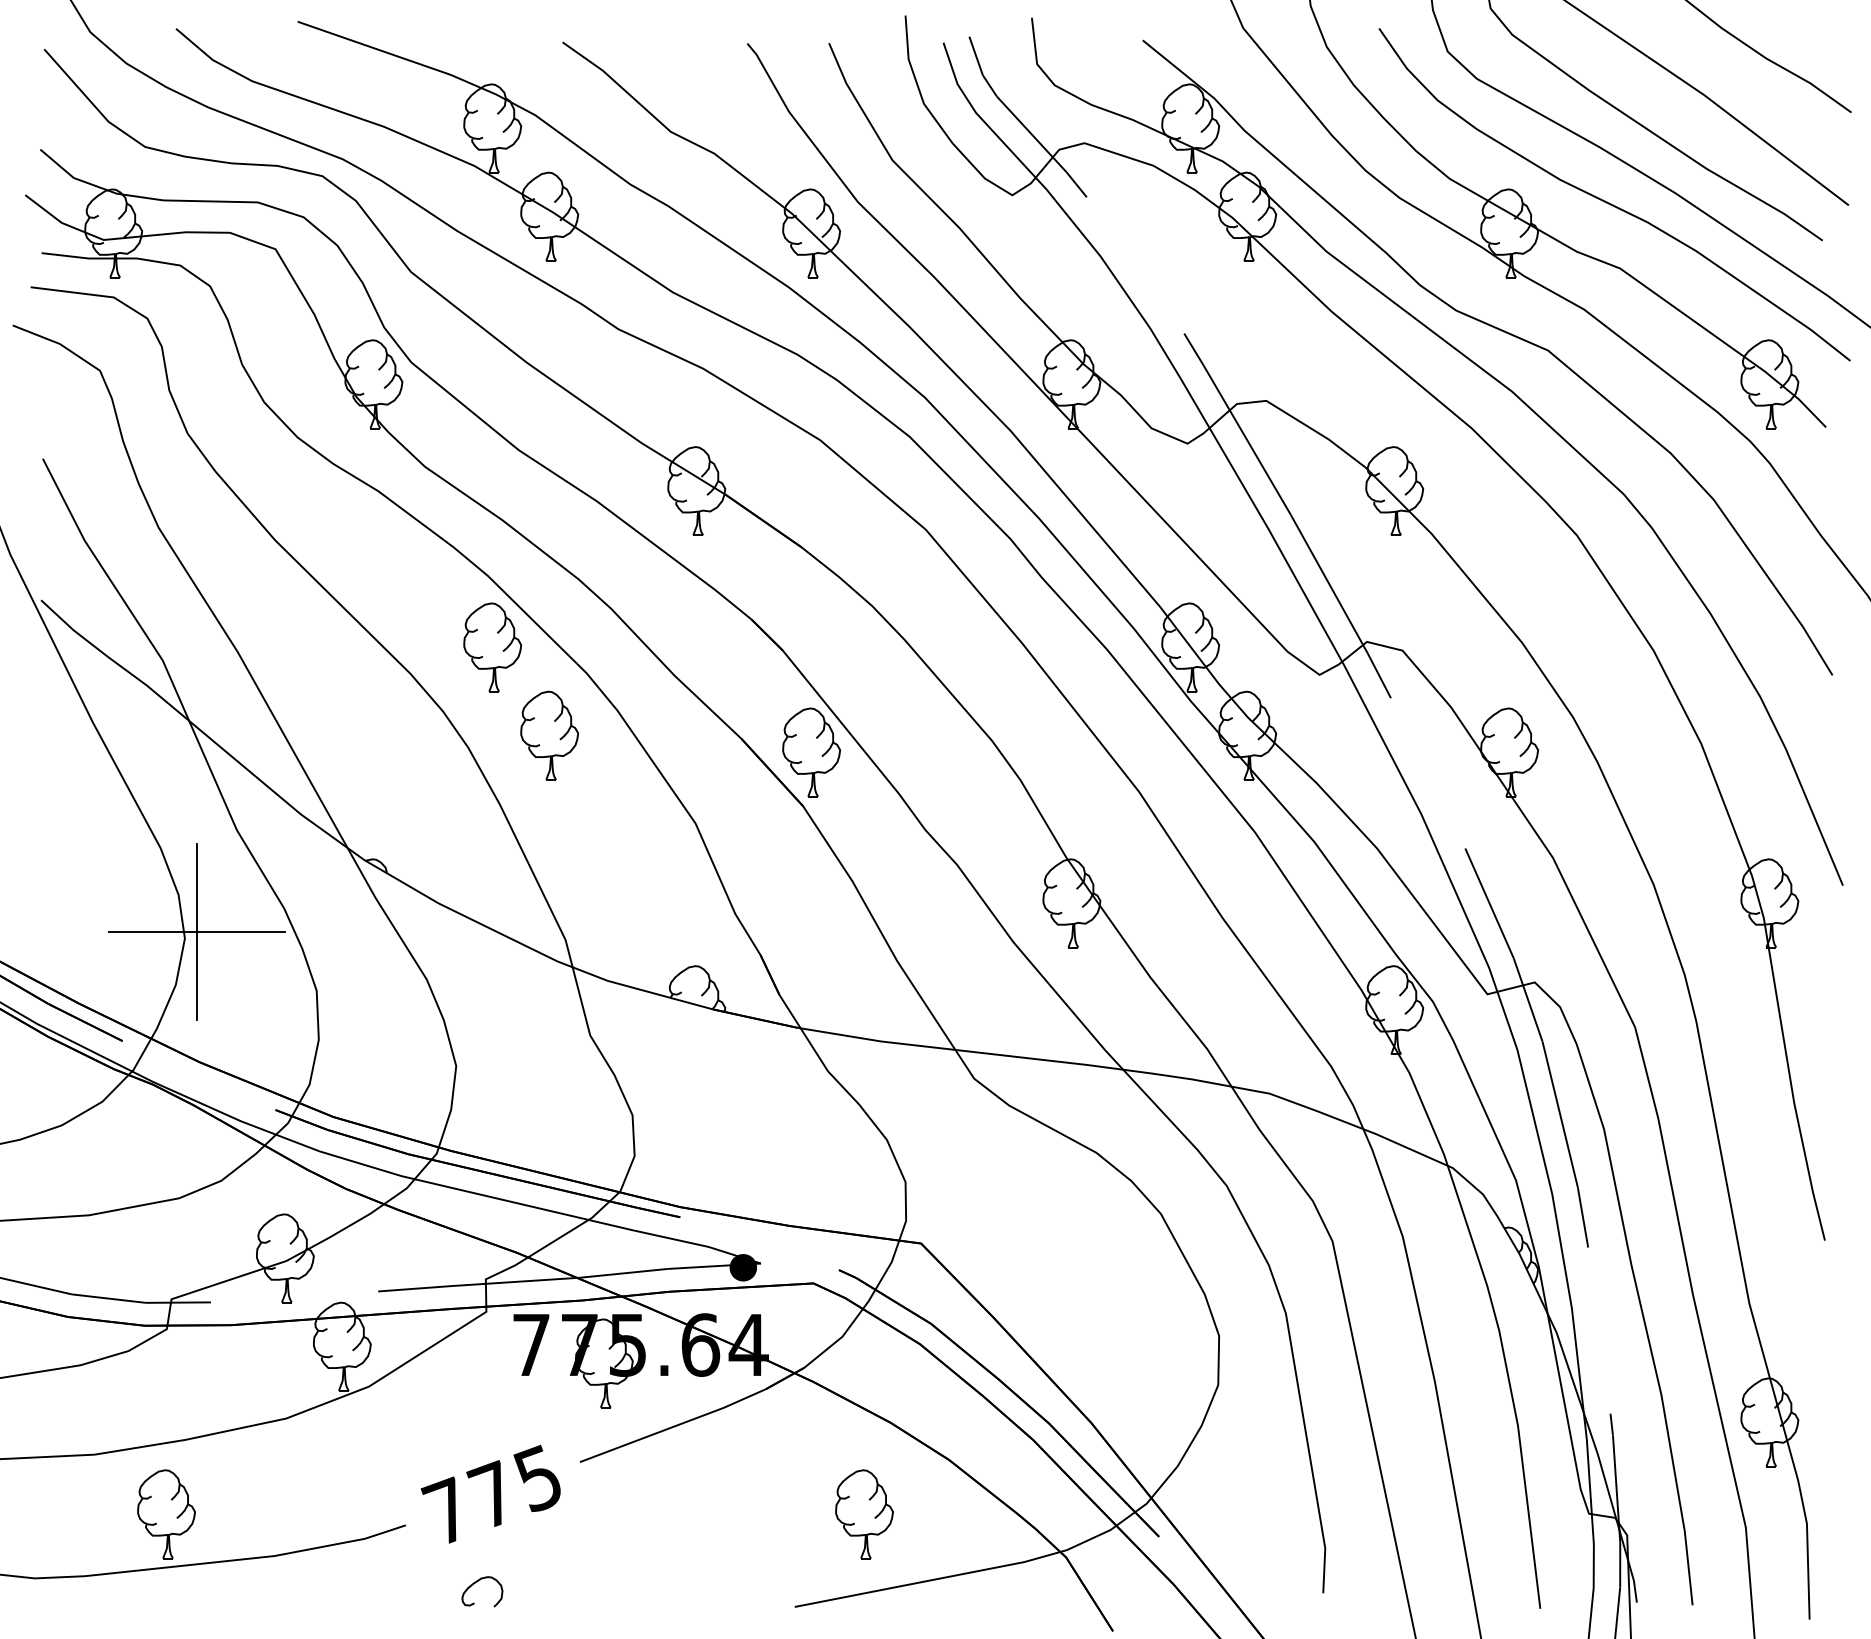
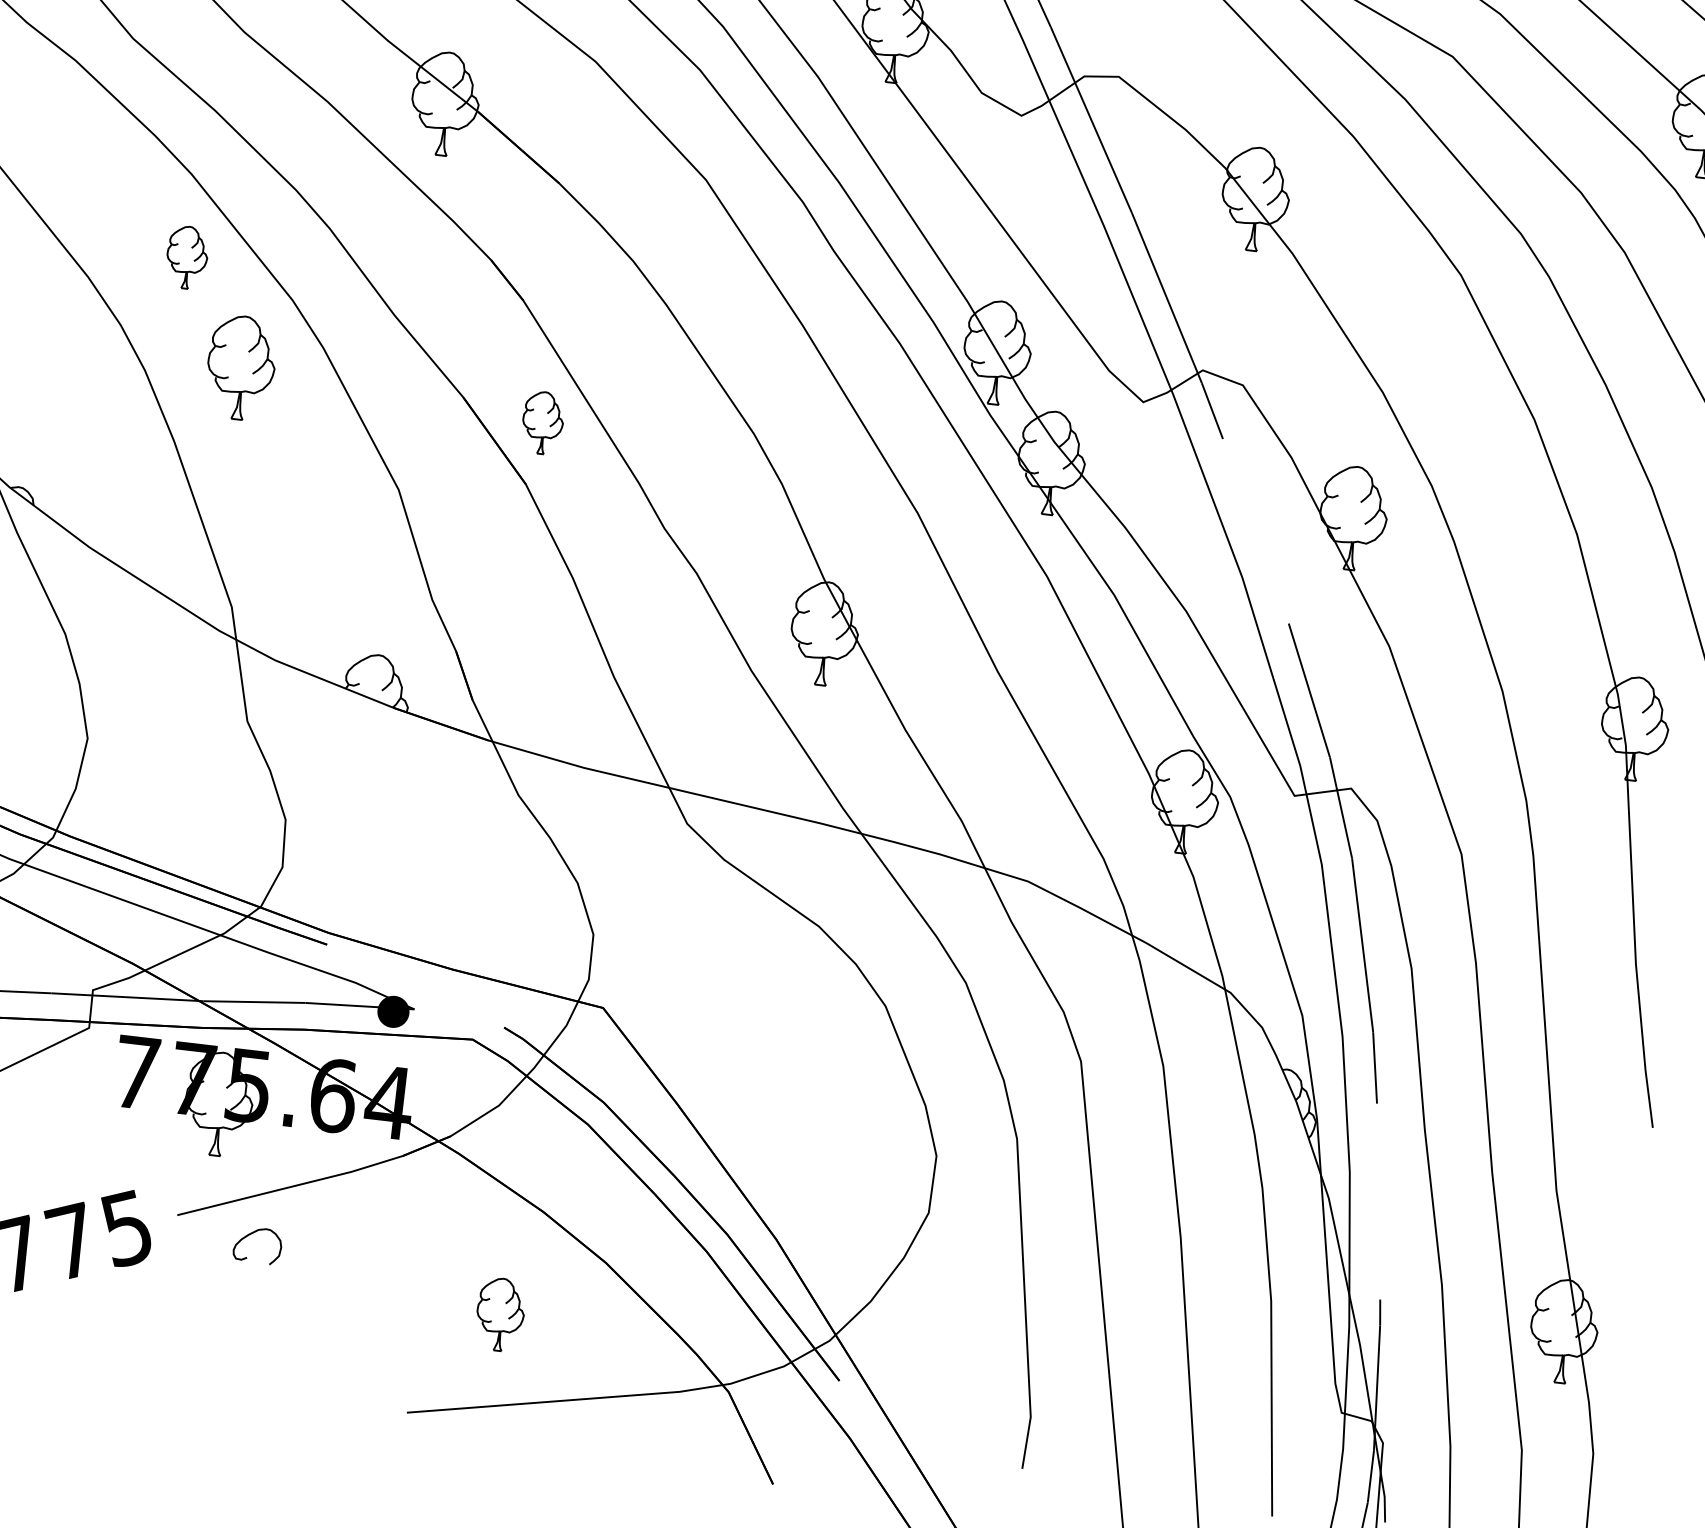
part: (492, 647) -> (186, 257), size x0.6
part: (811, 752) -> (542, 422), size x0.6
part: (864, 1514) -> (500, 1314), size x0.7
curve: (477, 1582) -> (253, 1234), moved

